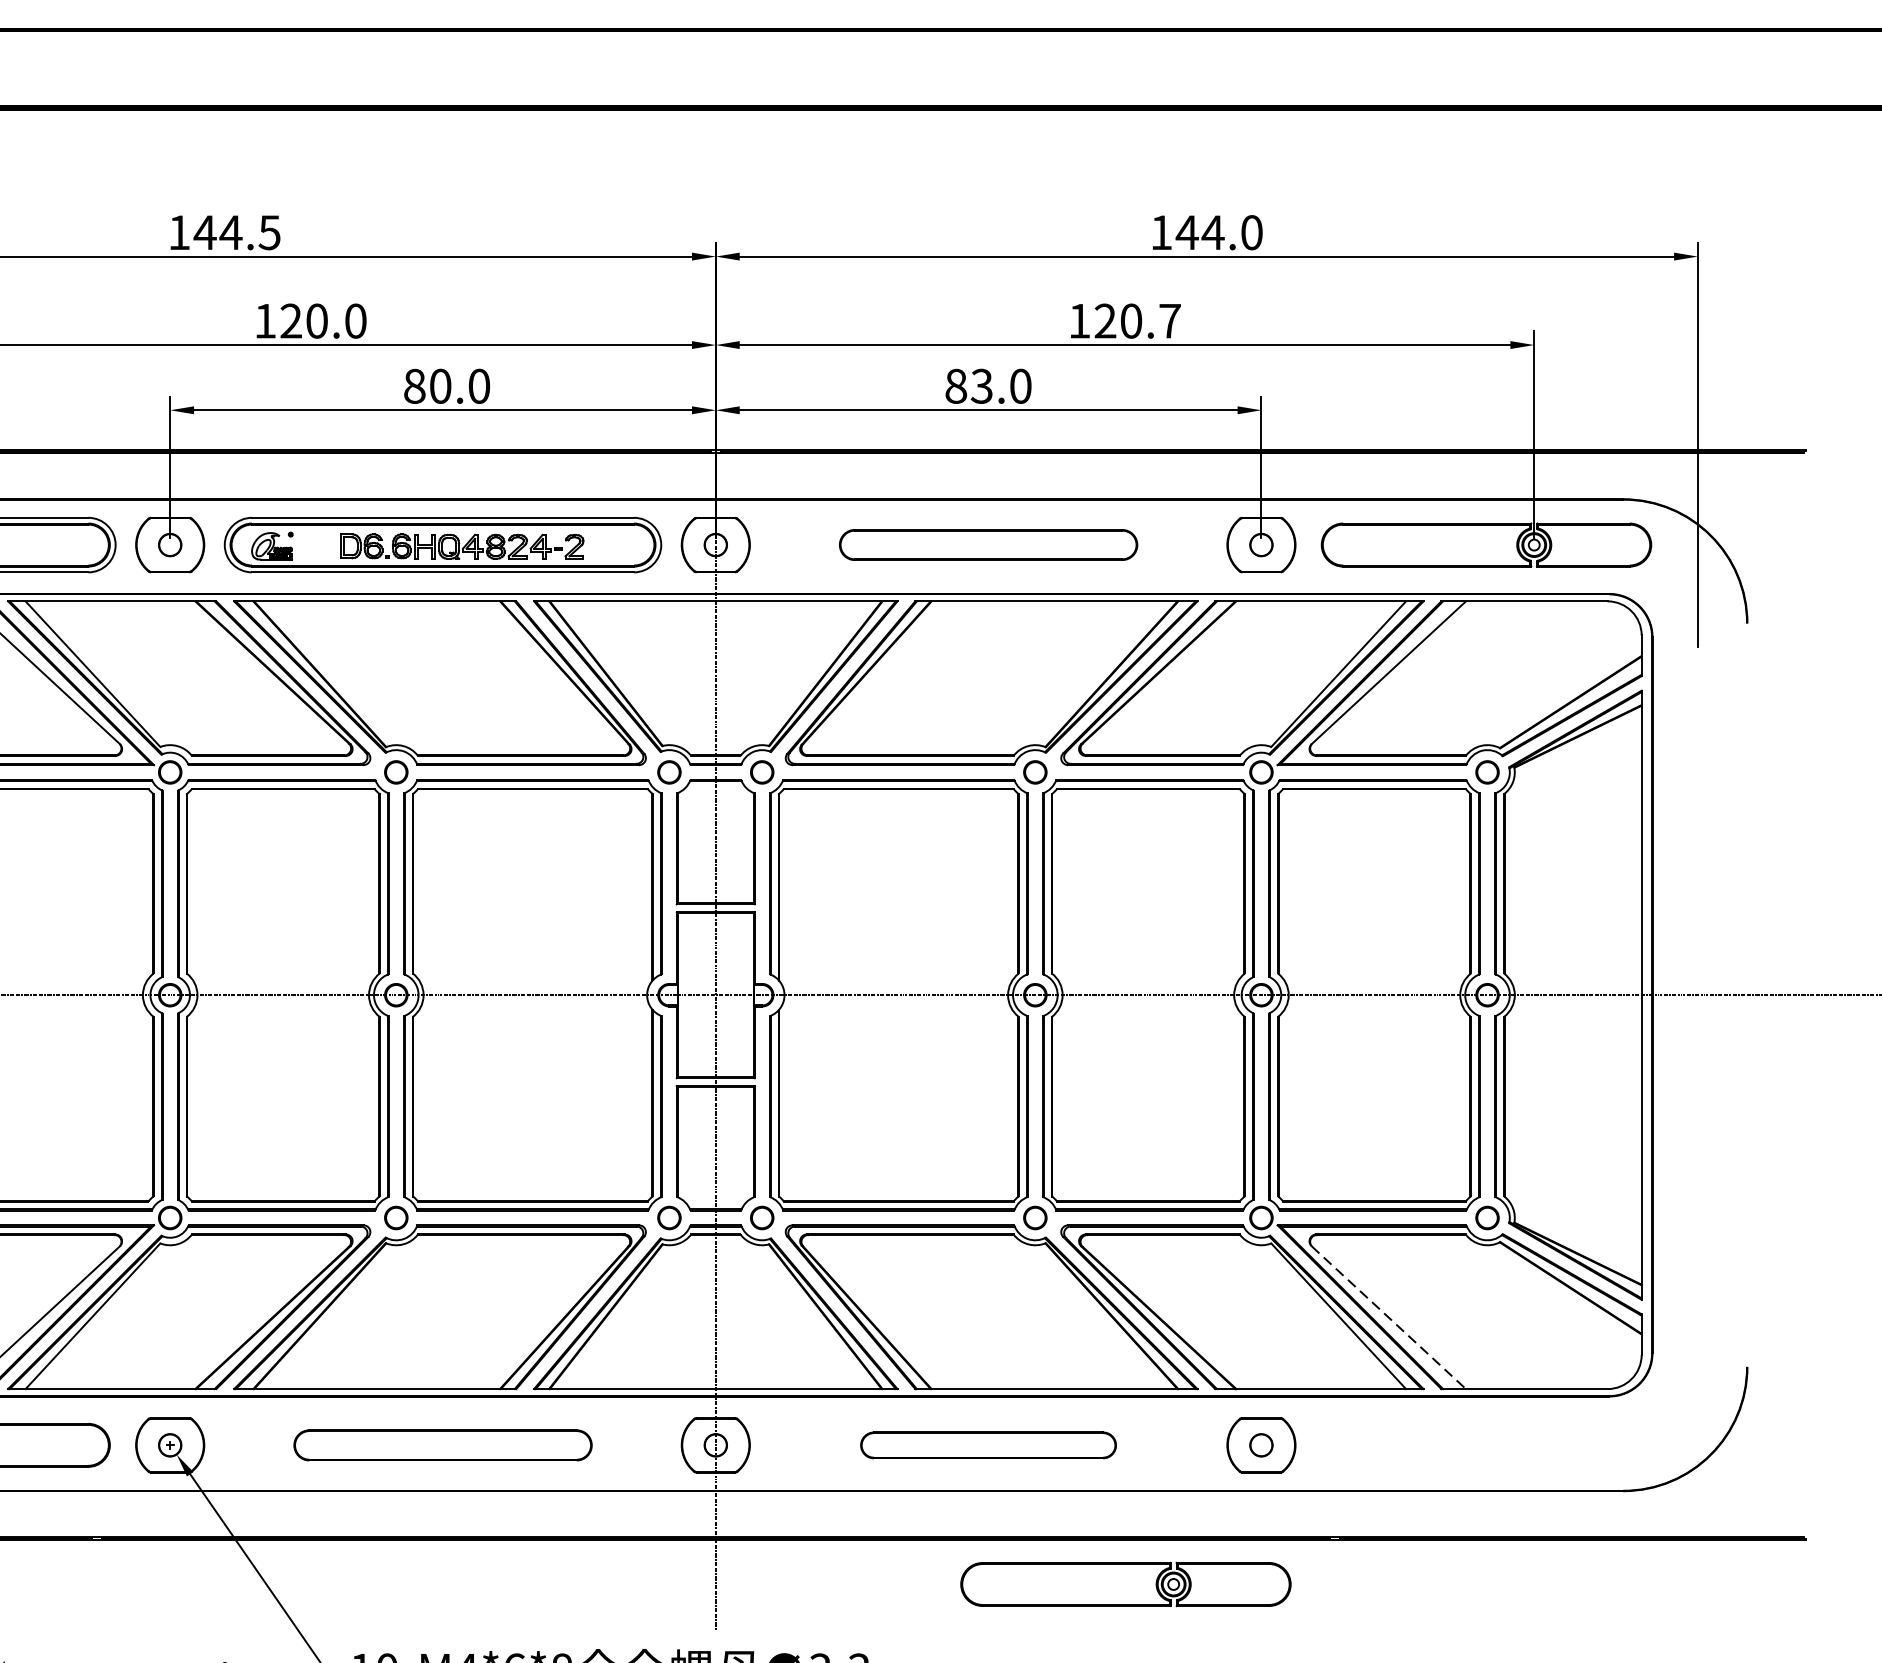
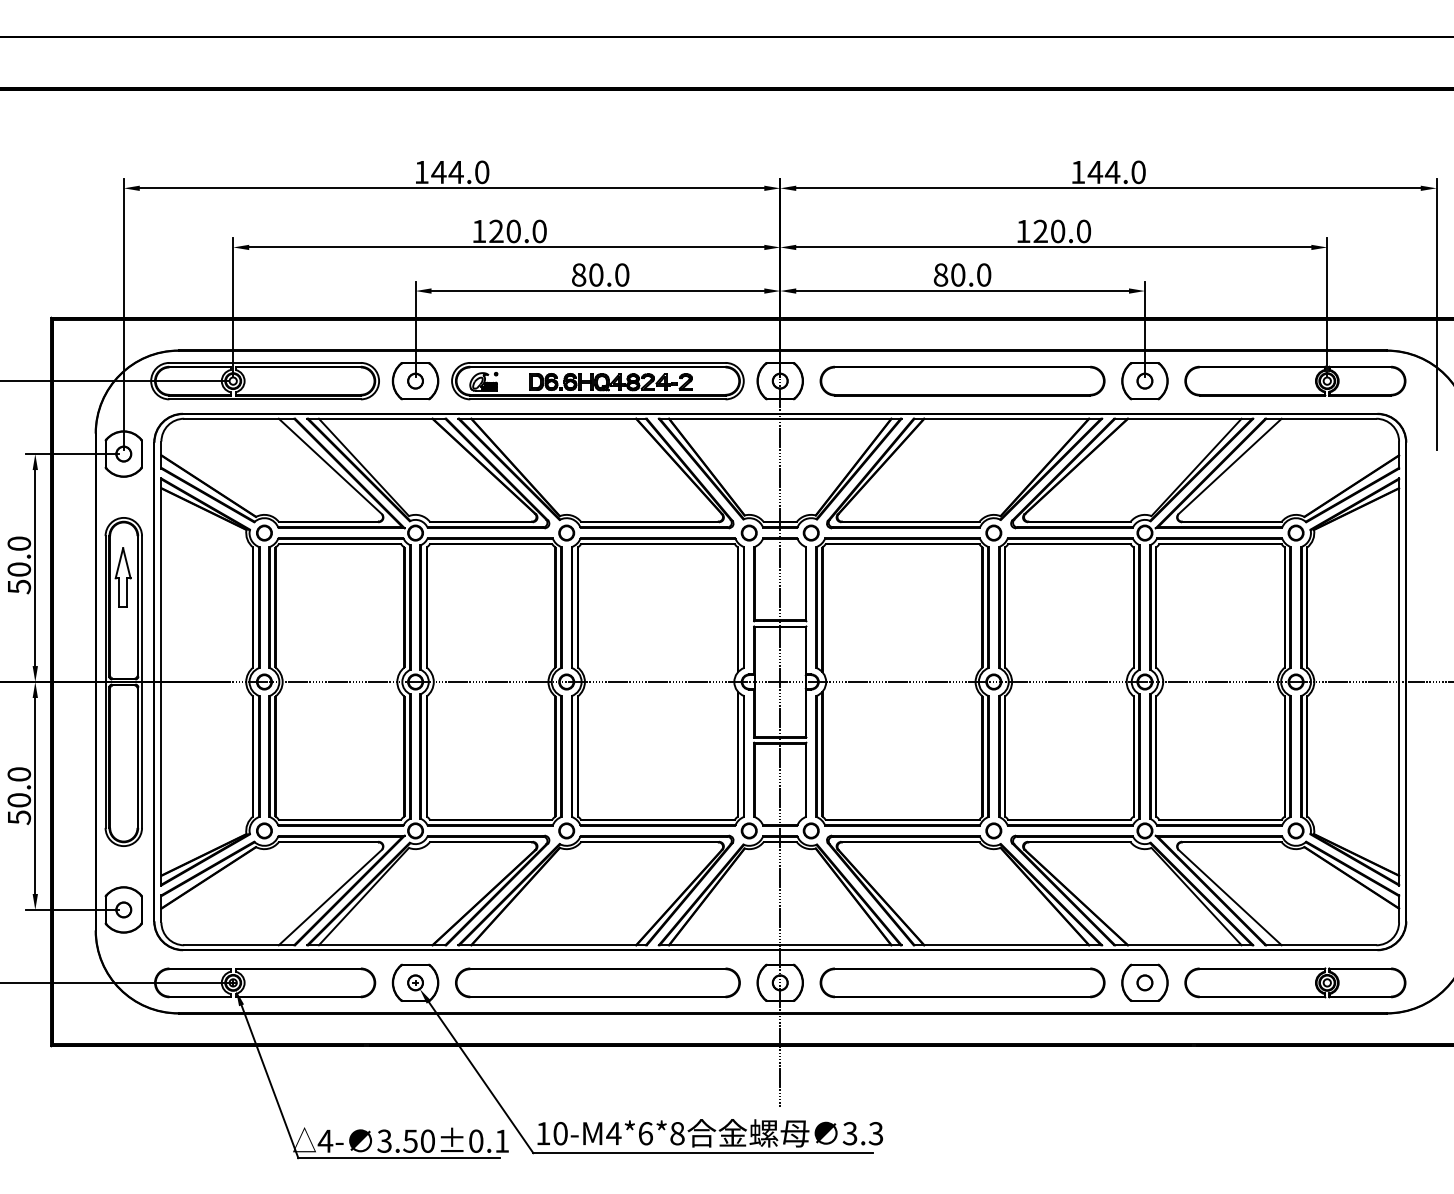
text: (268, 232) -> (481, 172), 144.5 -> 144.0
text: (1170, 321) -> (1084, 231), 120.7 -> 120.0
text: (980, 385) -> (957, 274), 83.0 -> 80.0
part: (988, 544) -> (962, 380), size x1.43
line: (1389, 1317) -> (1230, 897), dashed -> solid
part: (442, 1444) -> (597, 982), size x1.43
part: (988, 1444) -> (962, 982), size x1.67
part: (1126, 1583) -> (1295, 982), moved

